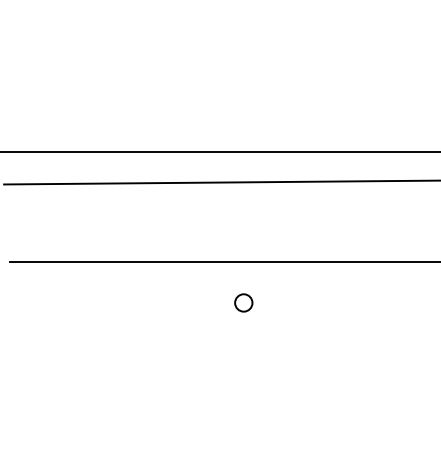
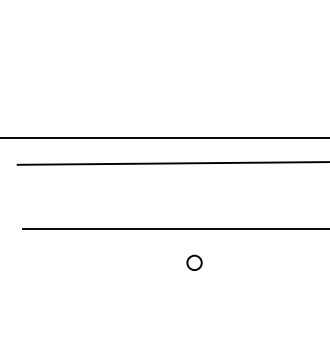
circle: (243, 302) -> (194, 262), moved

